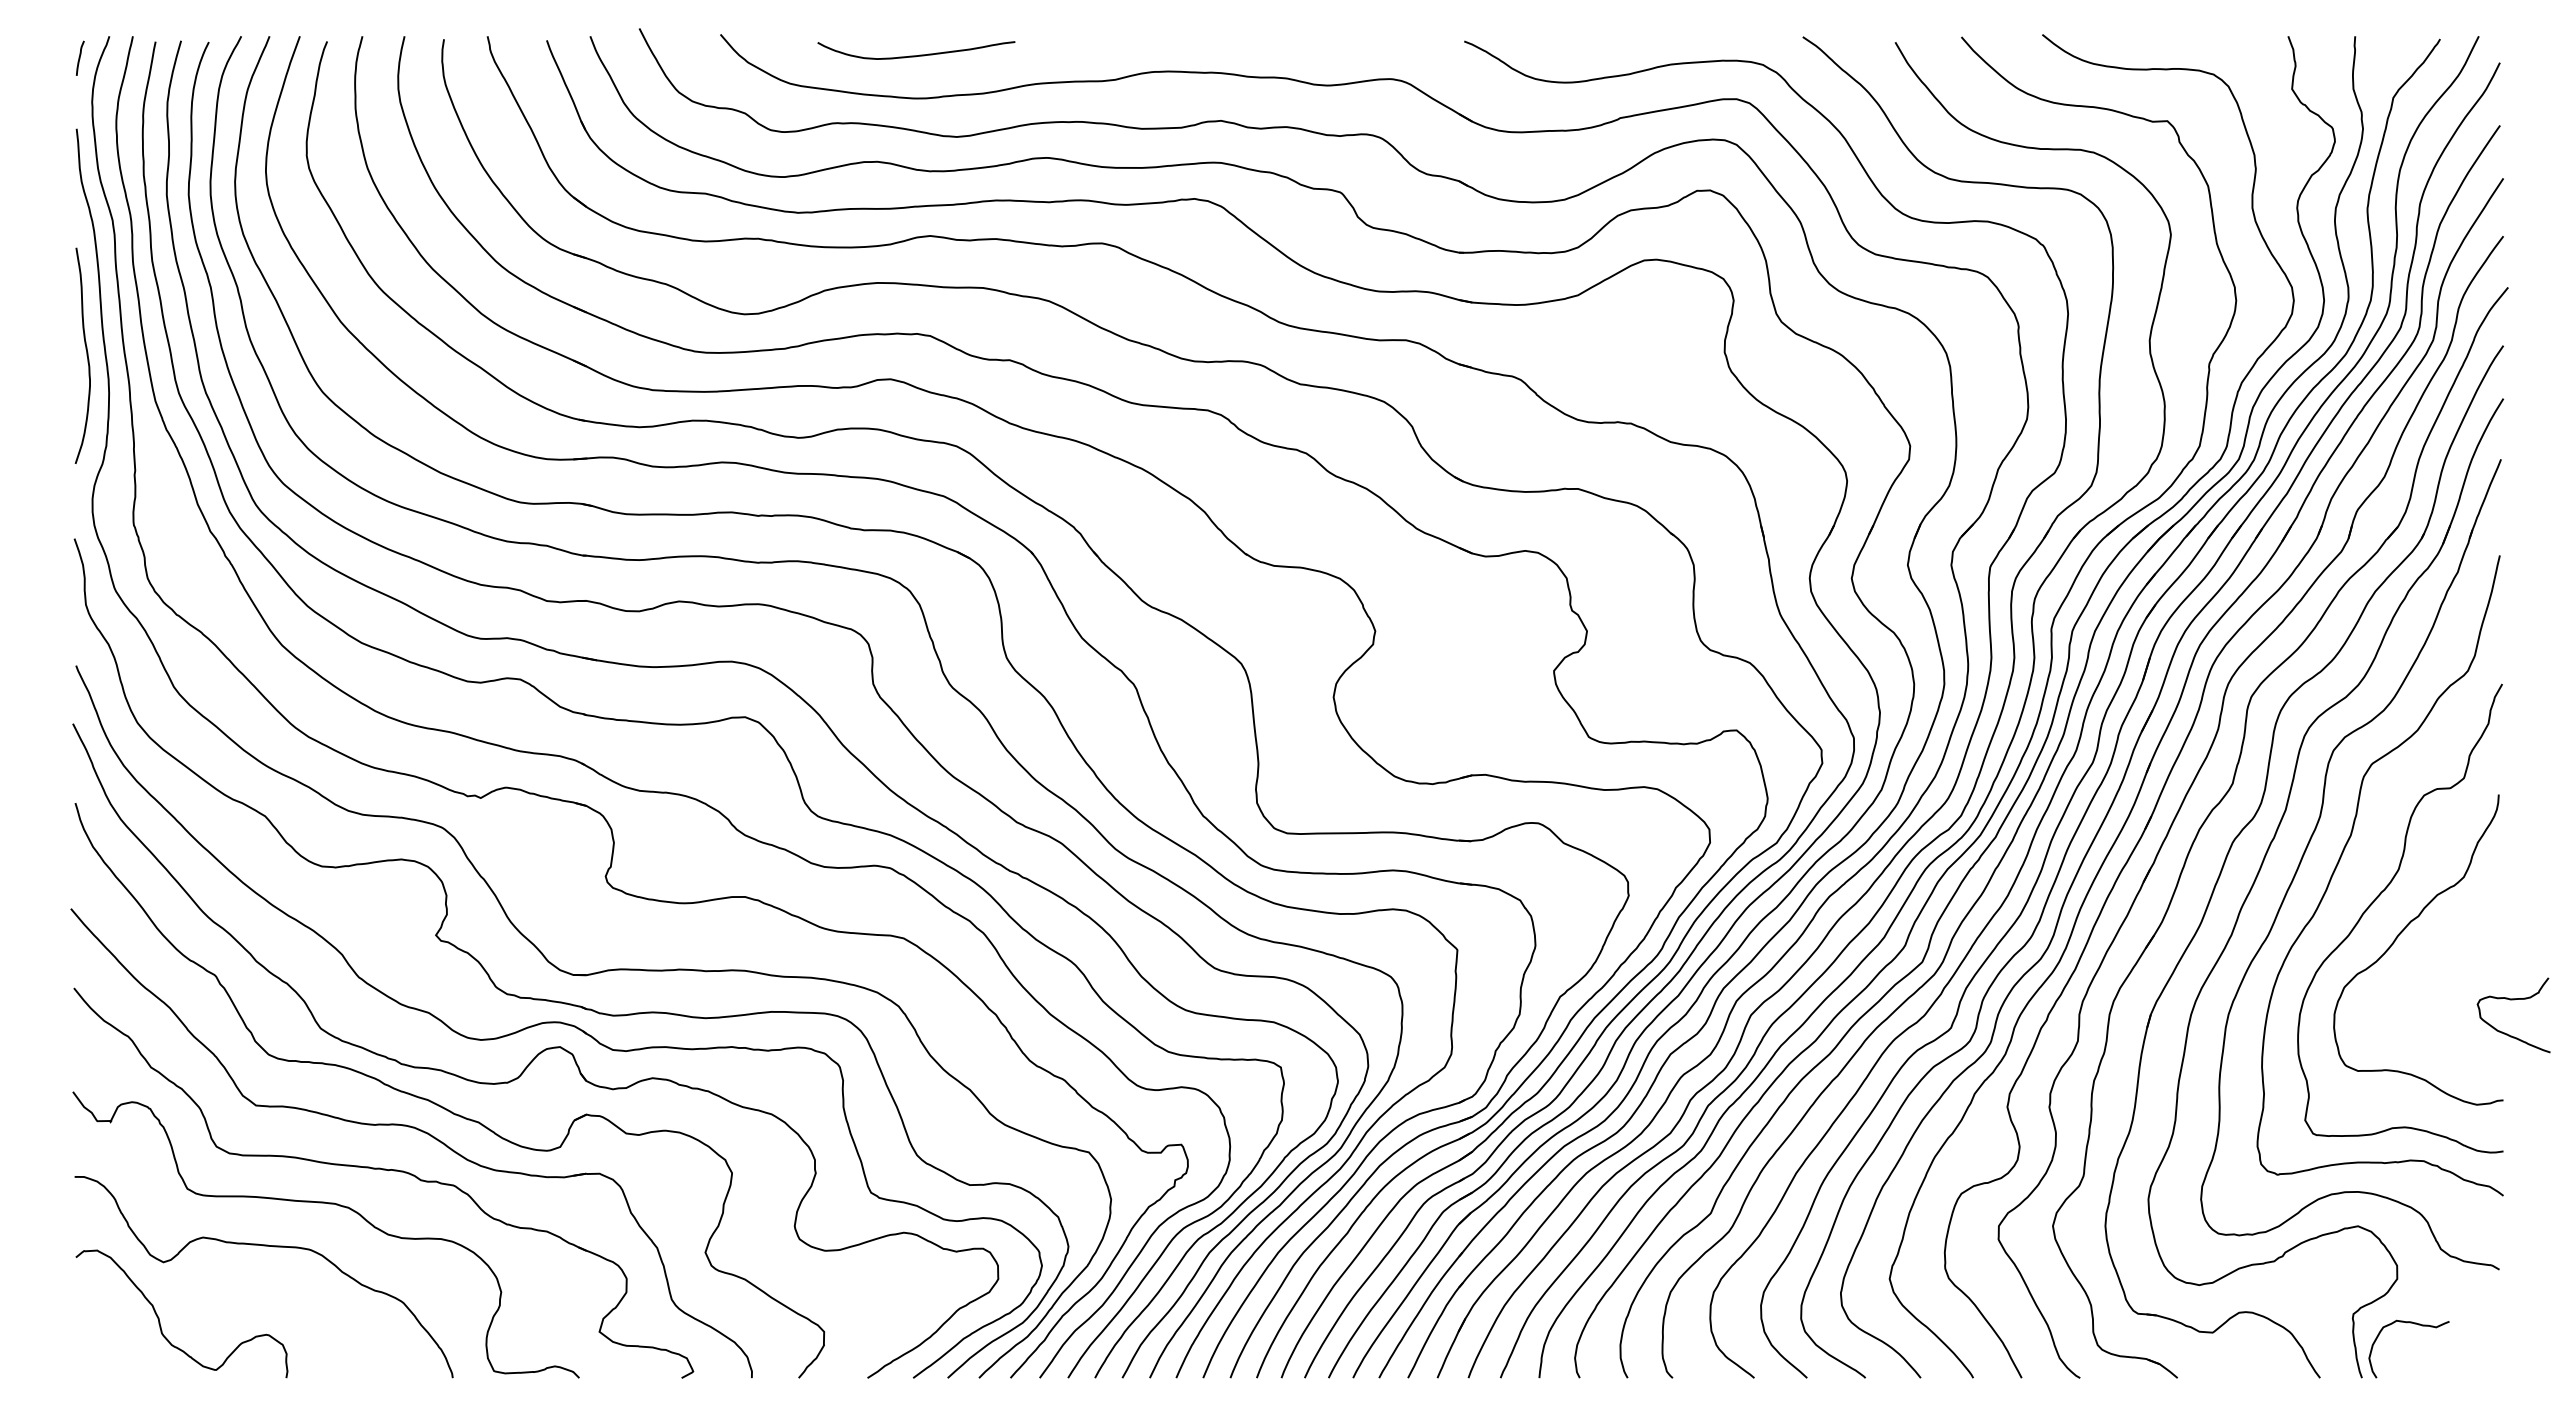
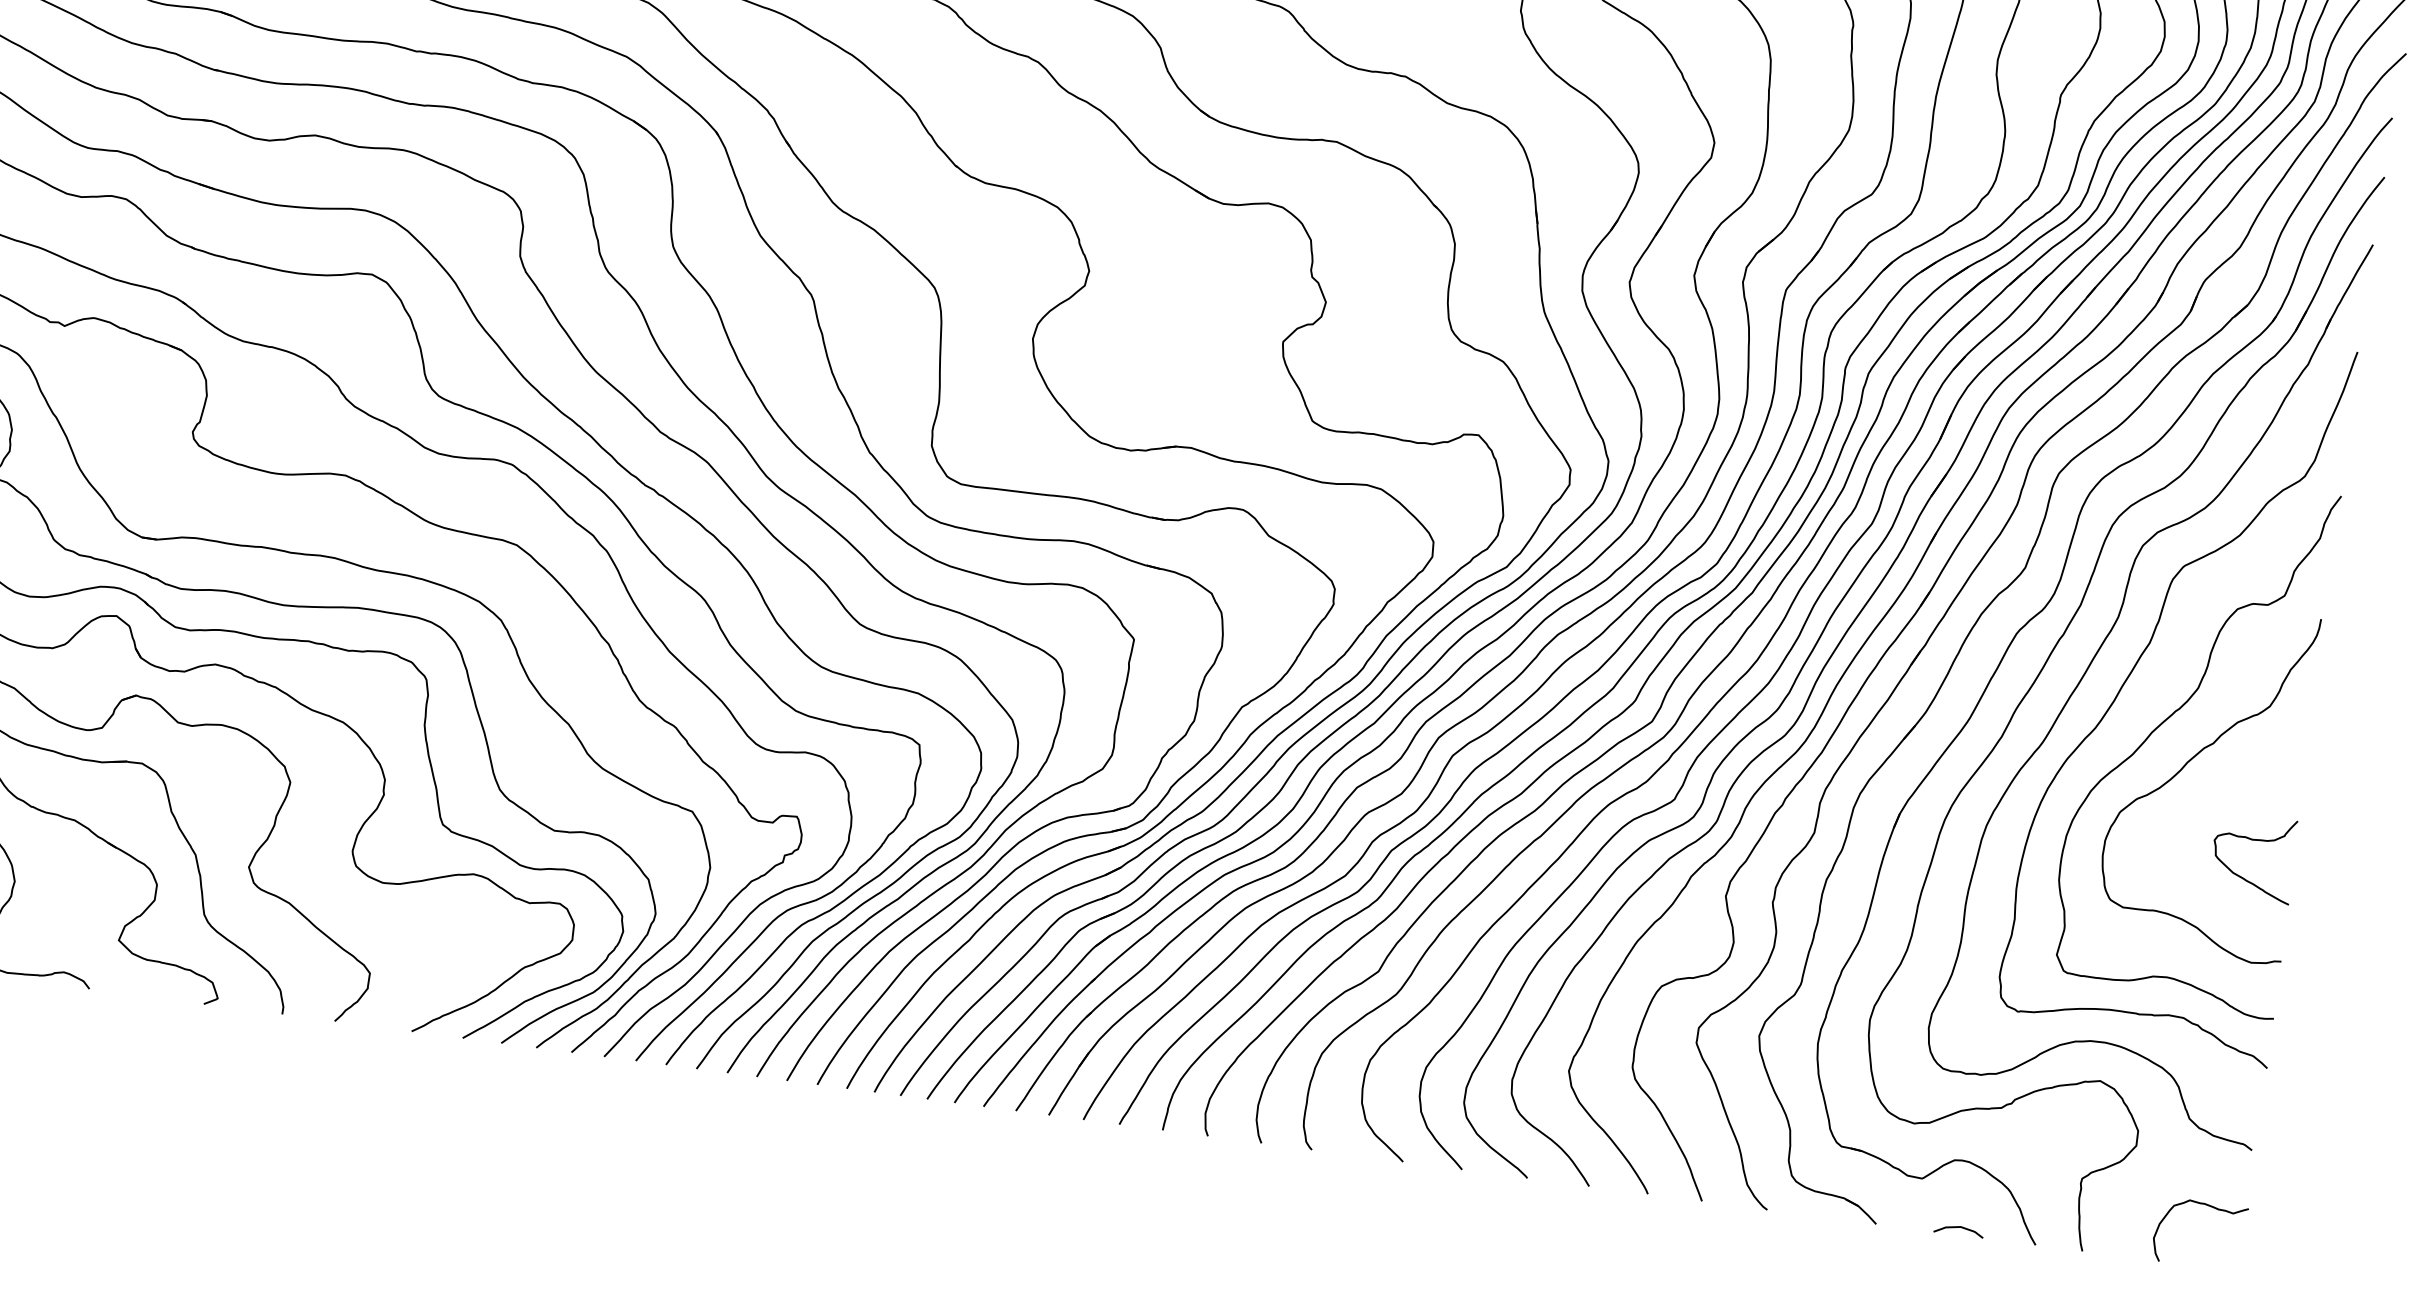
curve: (2513, 1000) -> (2255, 841), moved
curve: (2414, 1324) -> (2209, 1207), moved
curve: (2249, 1372) -> (1957, 1228), added

